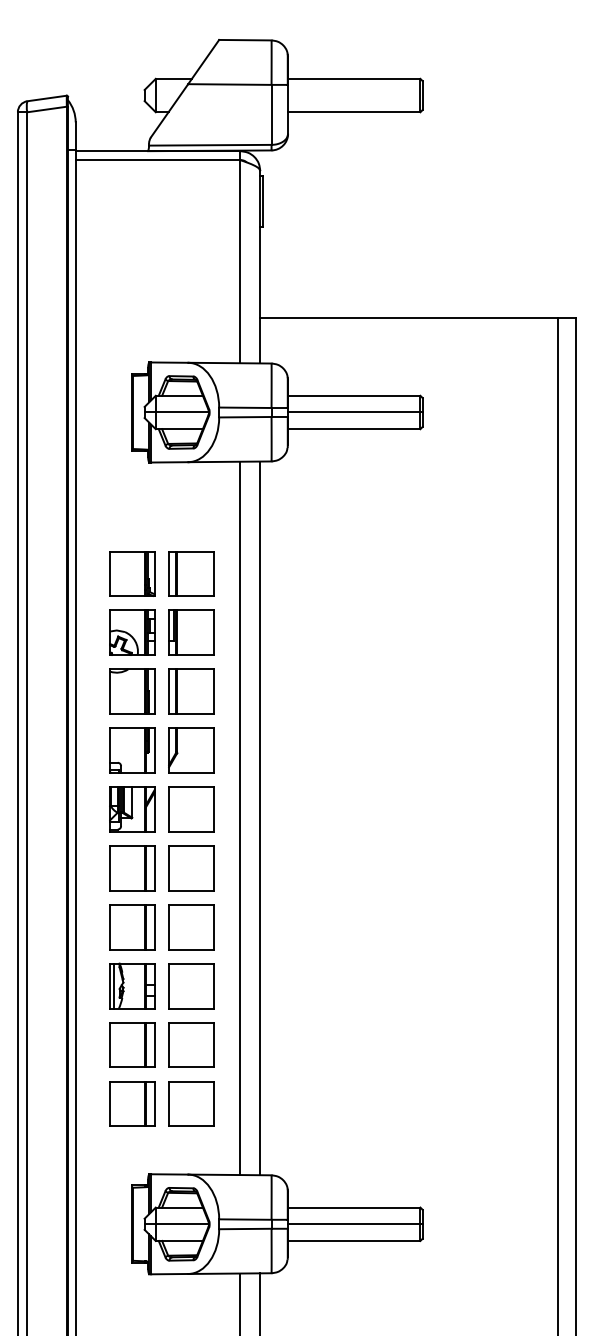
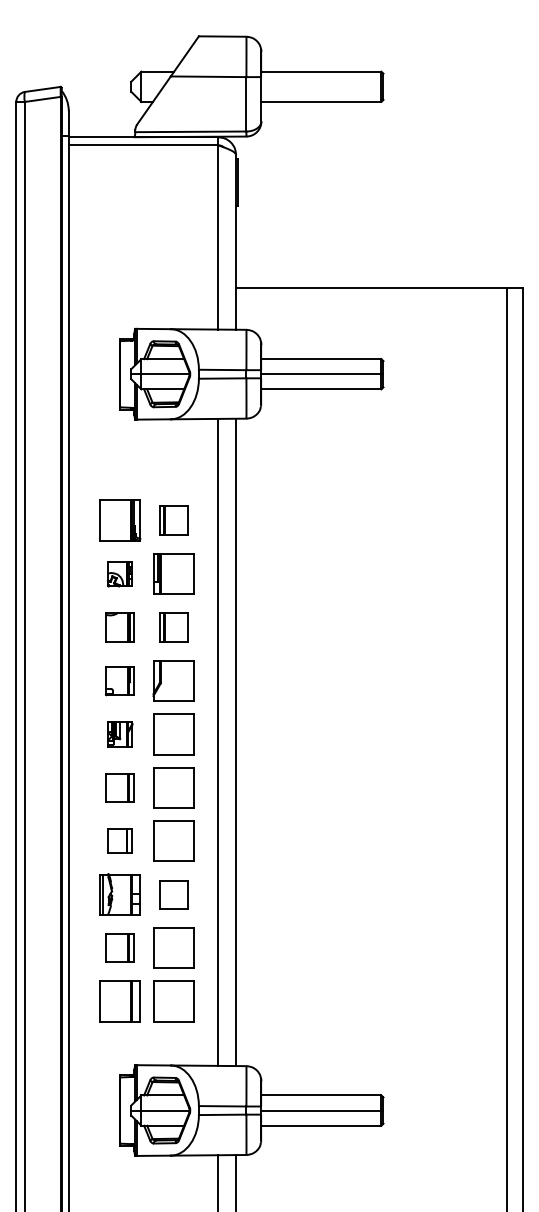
part: (191, 573) -> (173, 520), size x0.7
part: (131, 633) -> (119, 574), size x0.6
part: (131, 691) -> (119, 627), size x0.7
part: (191, 691) -> (173, 627), size x0.7
part: (131, 751) -> (119, 681), size x0.7
part: (132, 809) -> (120, 734), size x0.6
part: (131, 868) -> (119, 787), size x0.7
part: (131, 926) -> (119, 840), size x0.6
part: (191, 986) -> (173, 894), size x0.7
part: (131, 1044) -> (119, 947), size x0.7

